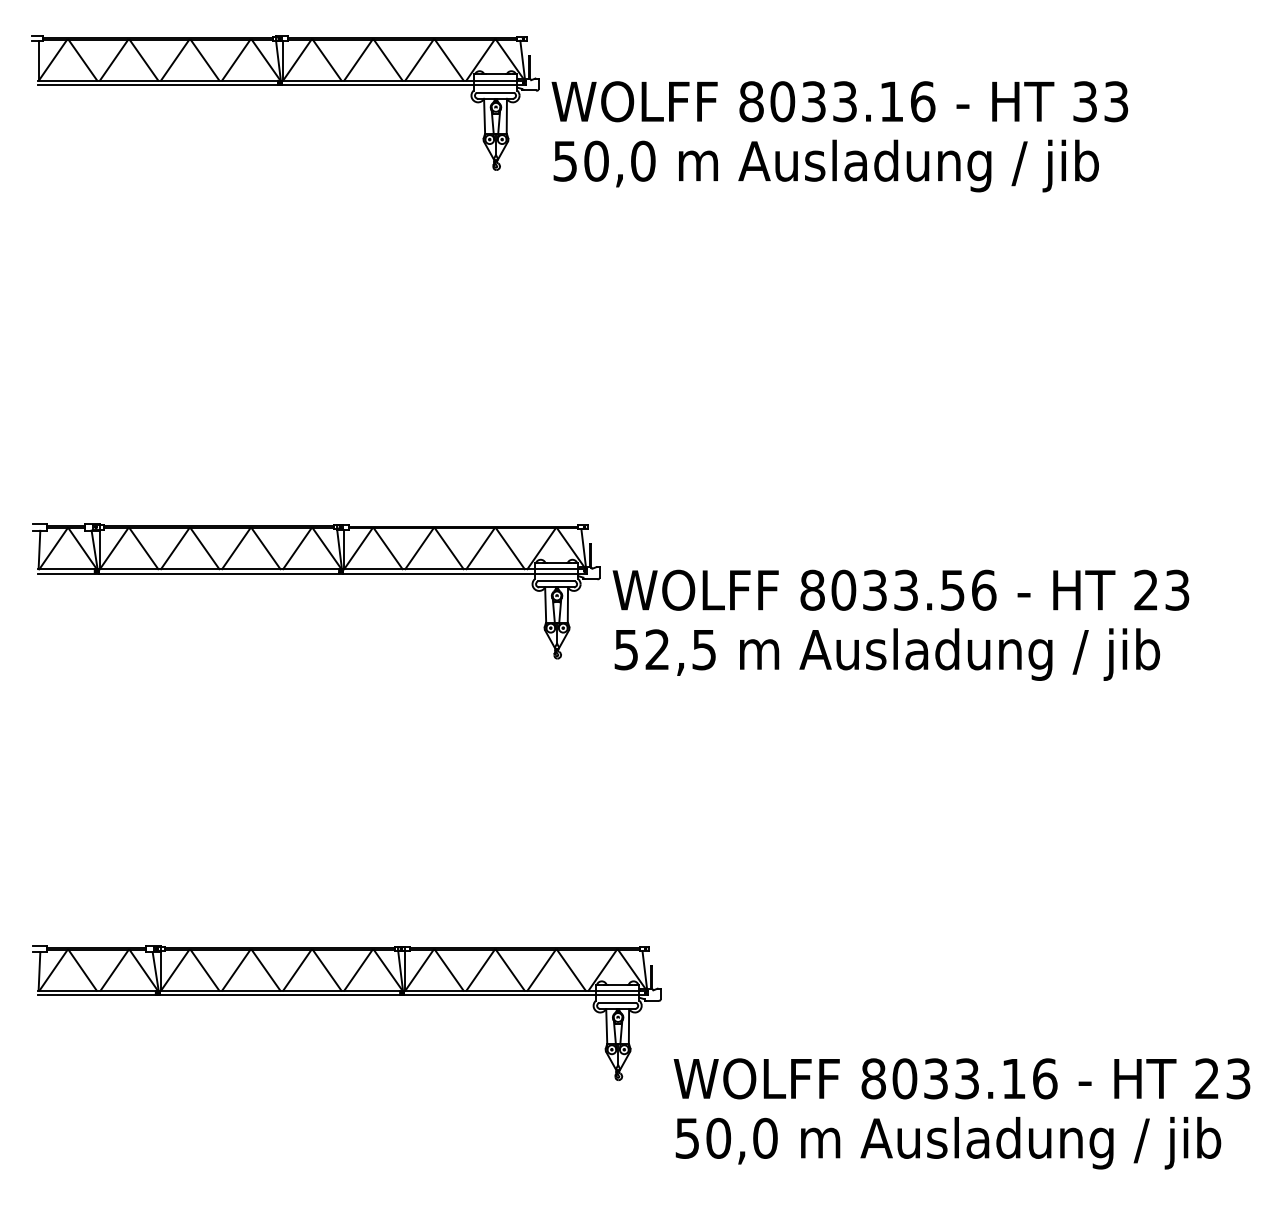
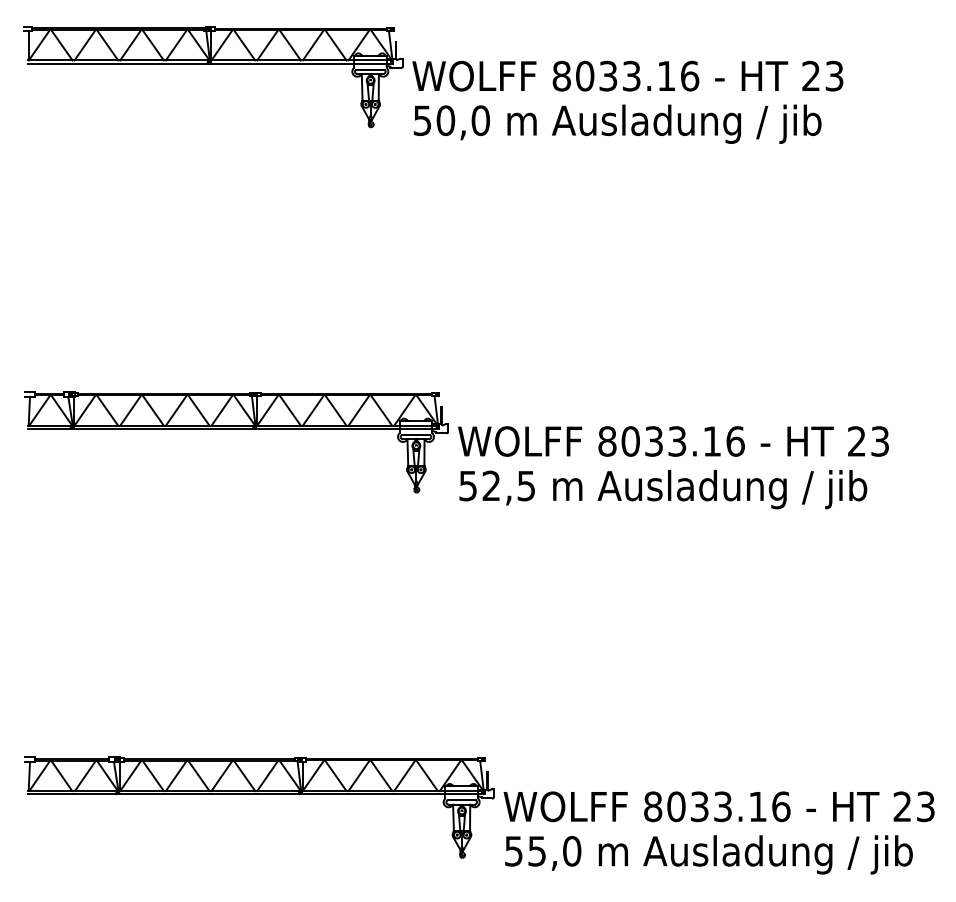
text: (1084, 101) -> (810, 76), 33 -> 23
text: (952, 590) -> (712, 441), 8033.56 -> 8033.16
part: (346, 995) -> (258, 794), moved
text: (718, 1137) -> (537, 850), 50,0 -> 55,0

